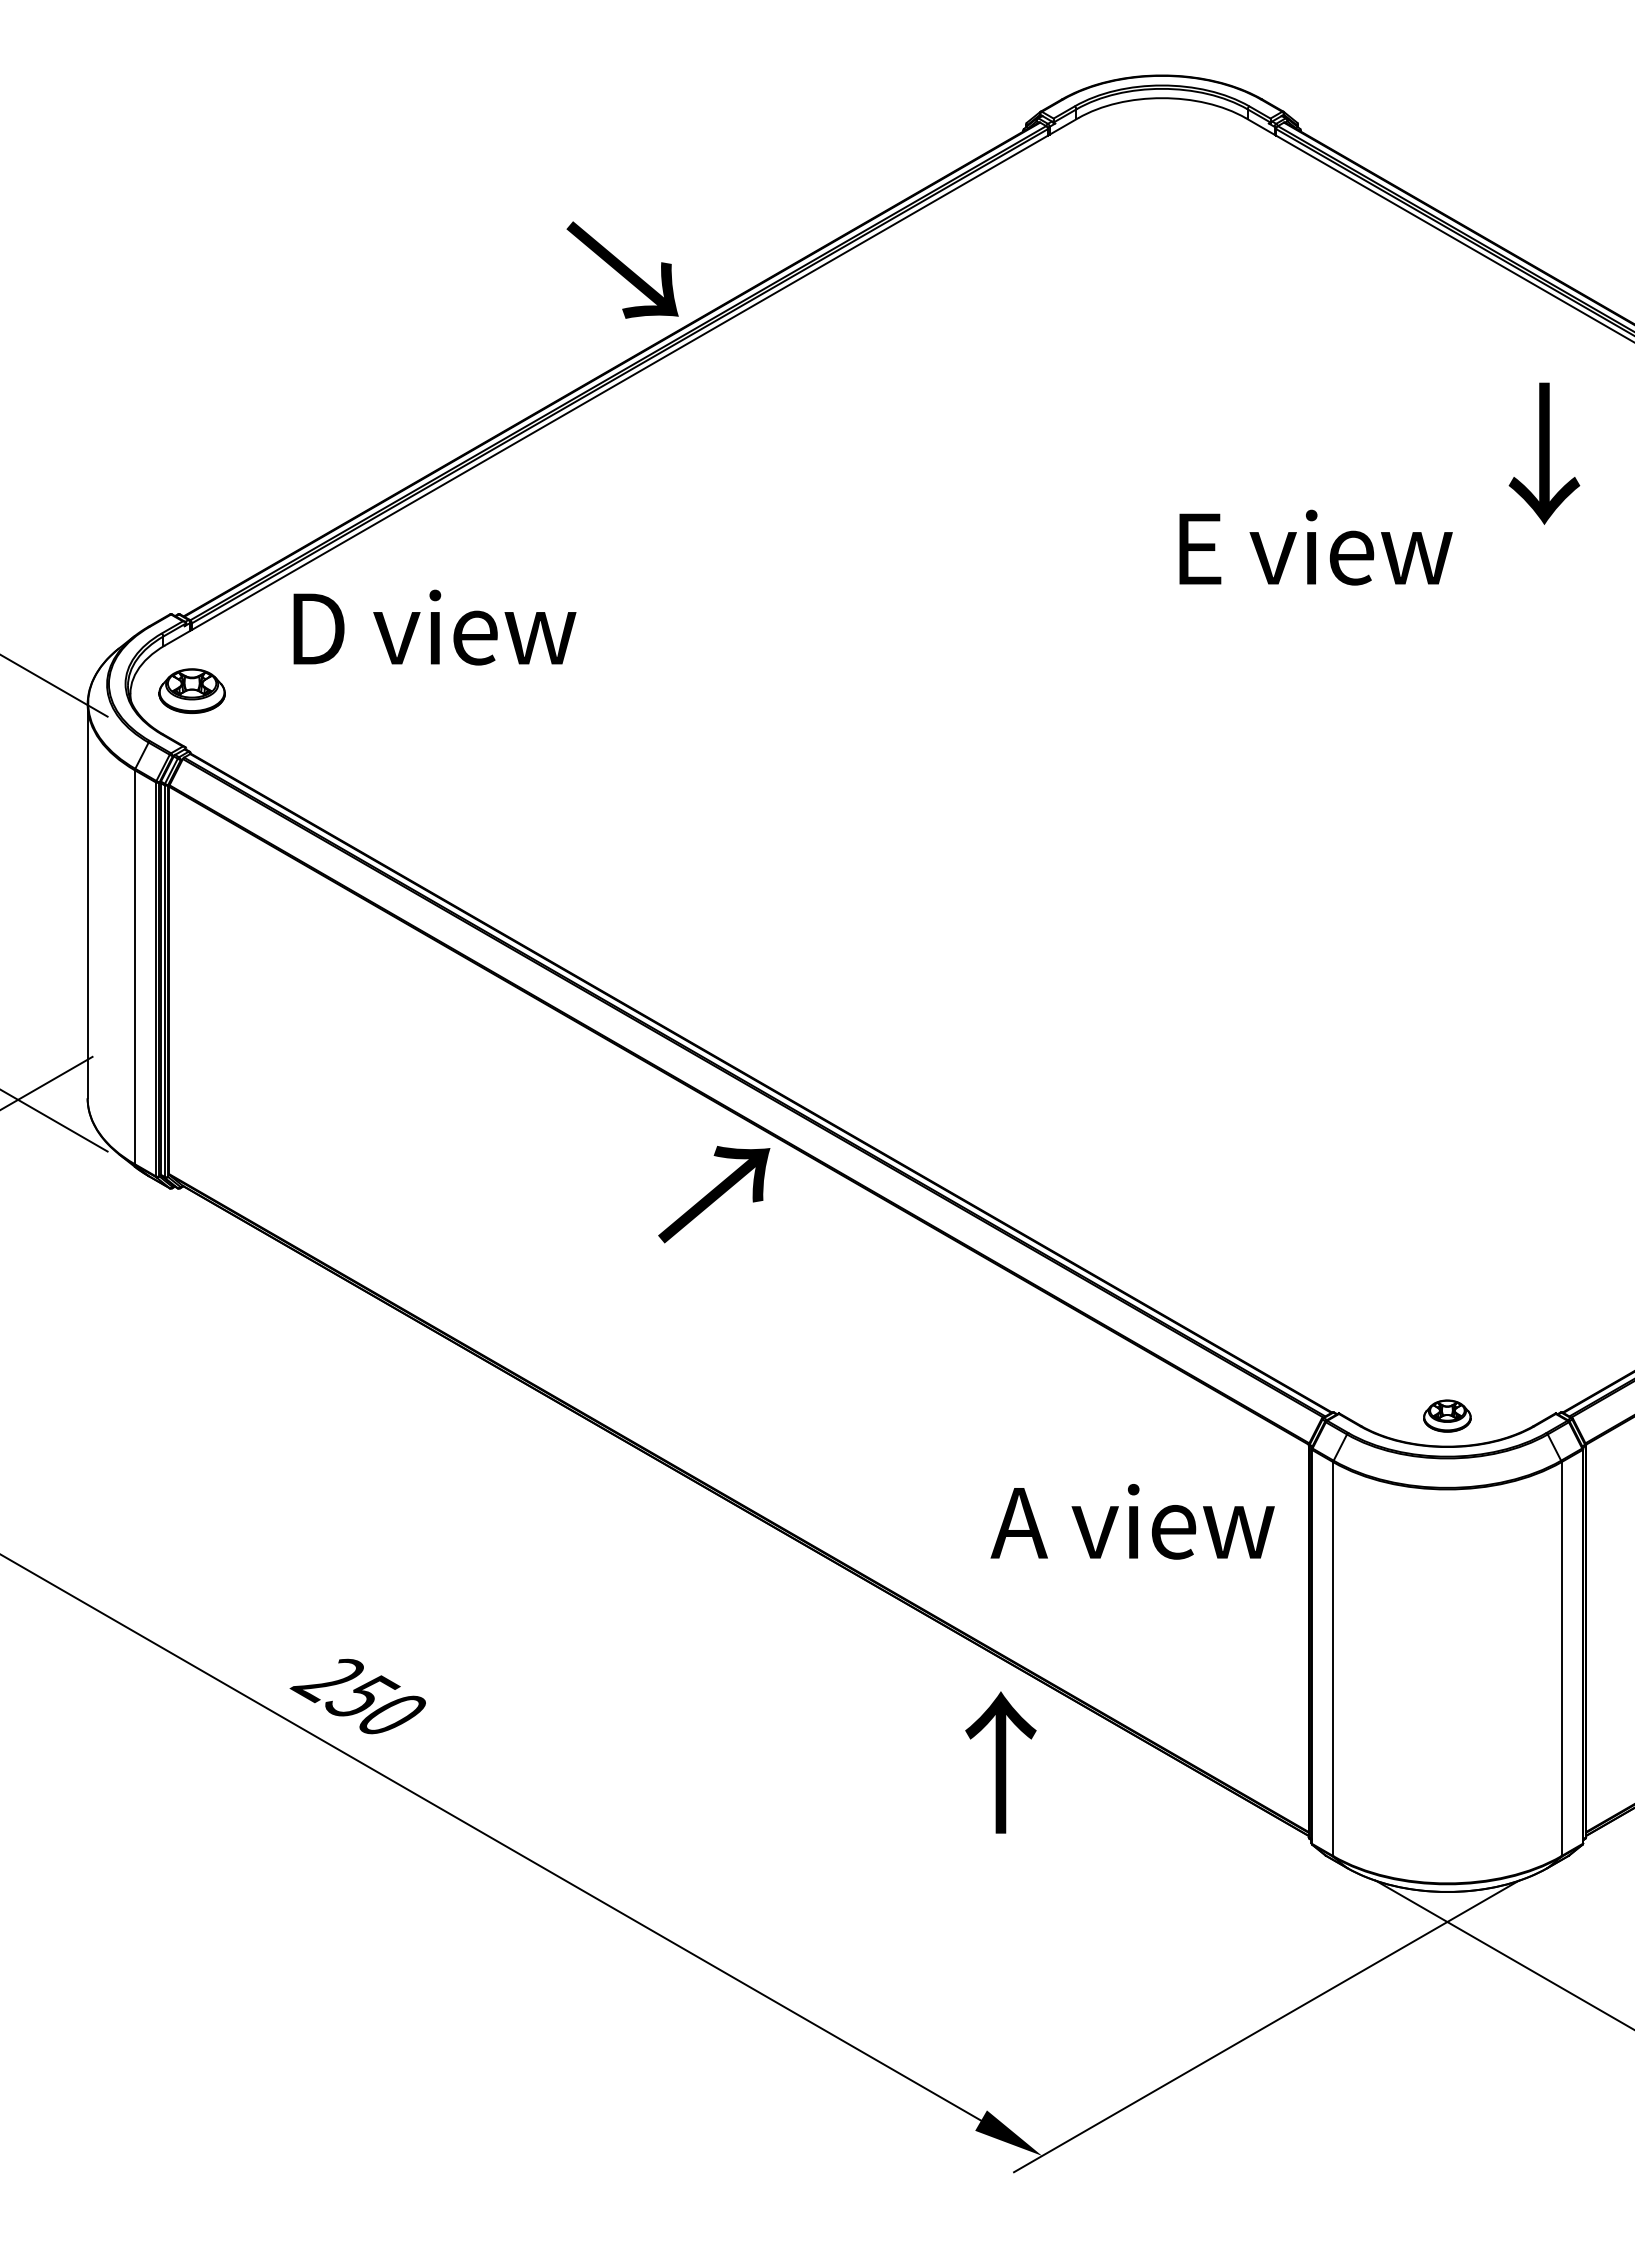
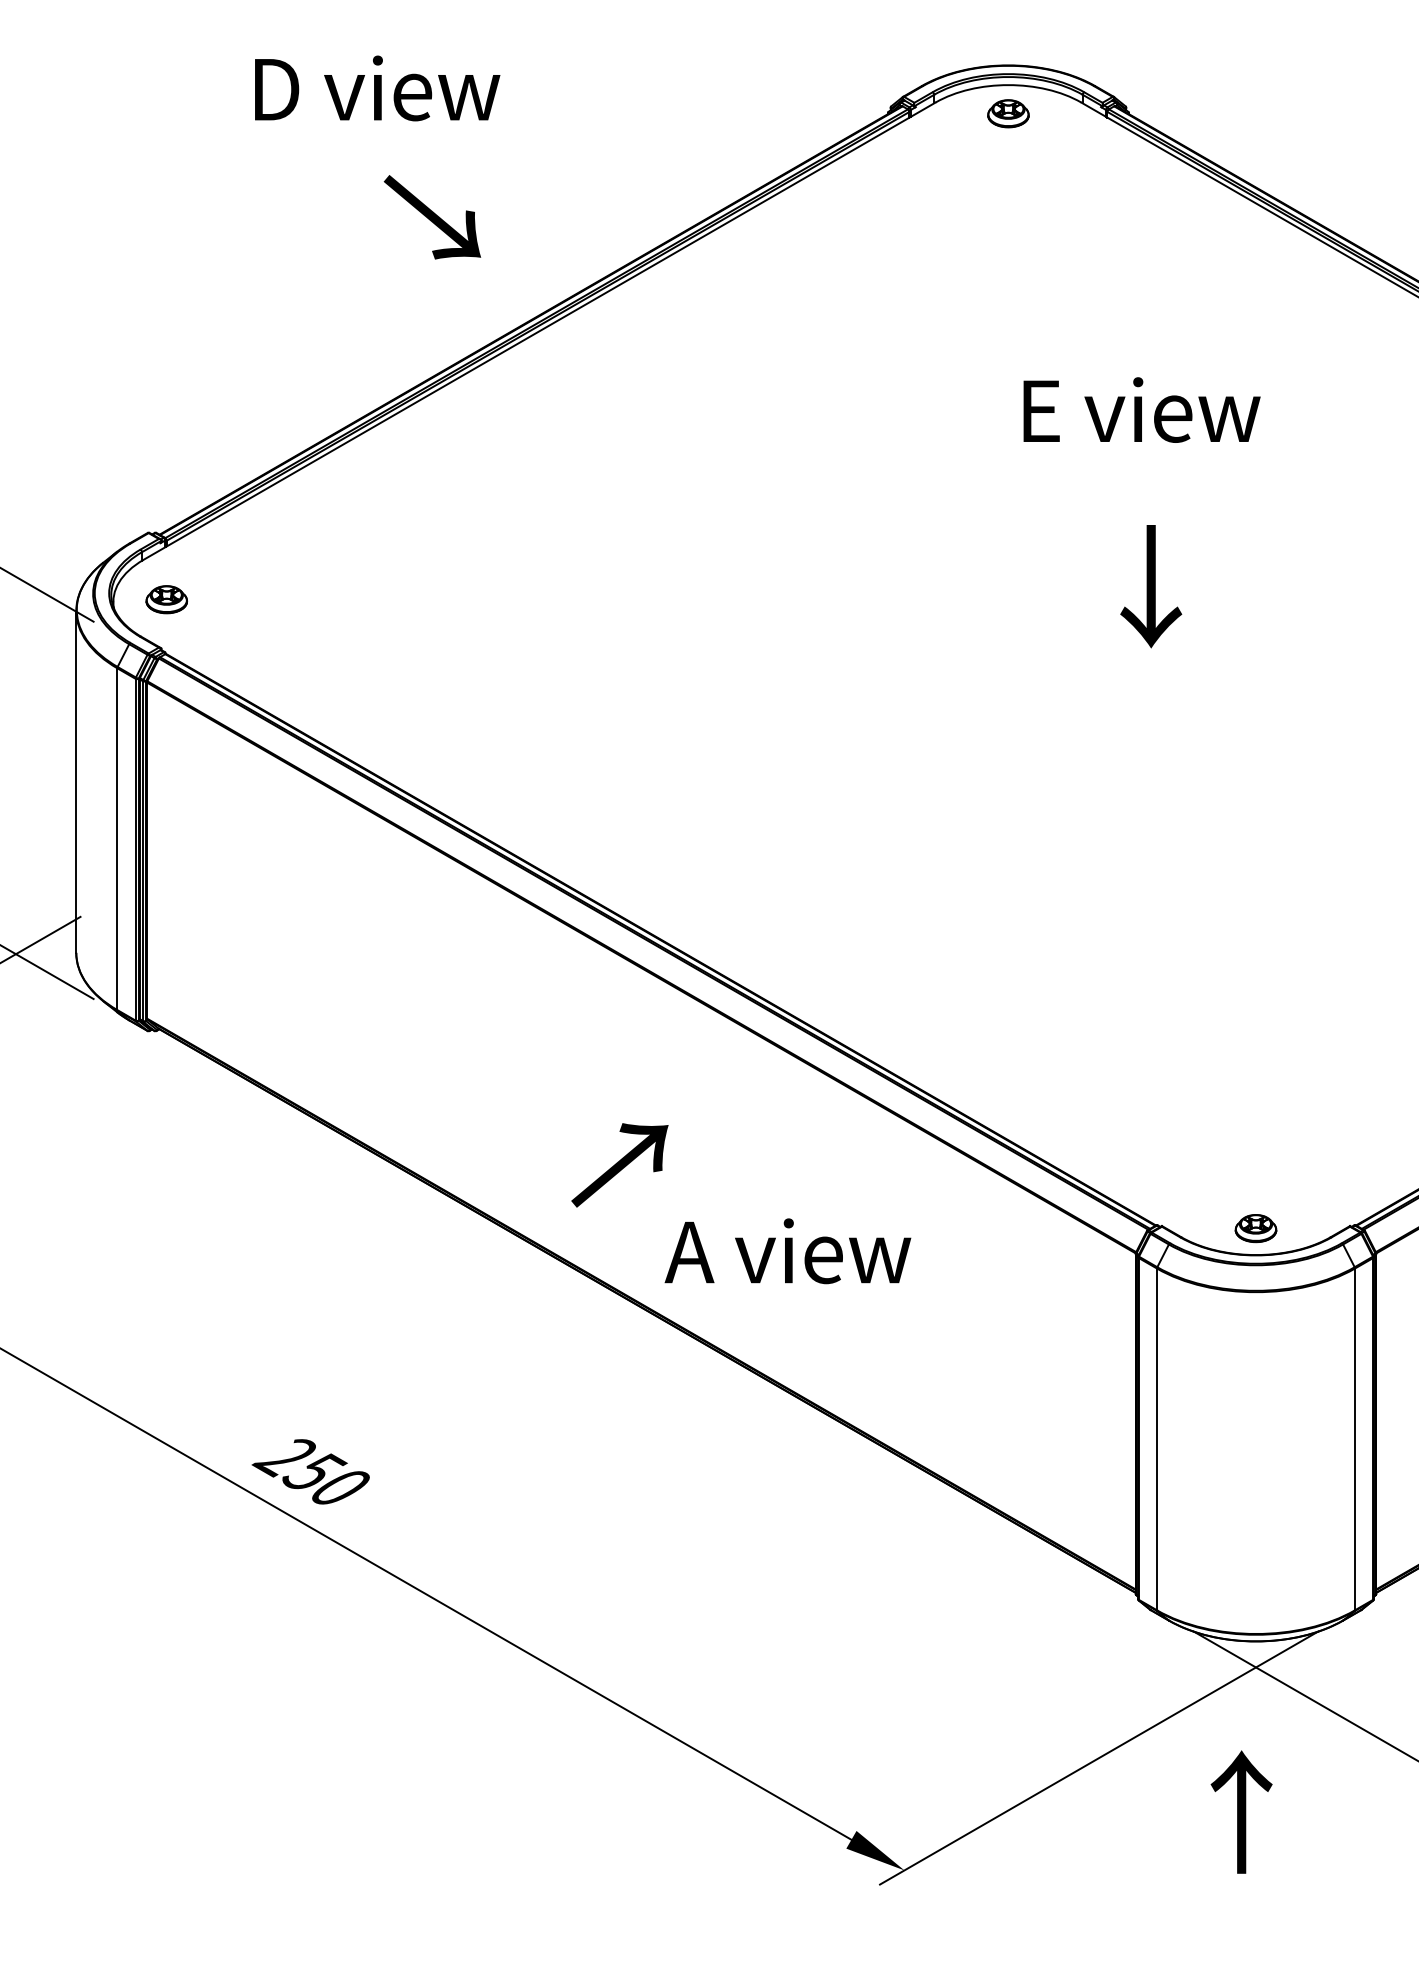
part: (1162, 130) -> (1008, 113), added
text: (622, 270) -> (432, 217), moved
text: (1544, 453) -> (1151, 586), moved
text: (1315, 546) -> (1141, 409), moved
text: (434, 627) -> (377, 88), moved
part: (191, 691) -> (166, 599), size x0.71
text: (713, 1194) -> (619, 1165), moved
text: (1132, 1522) -> (787, 1251), moved
text: (1000, 1761) -> (1241, 1811), moved

